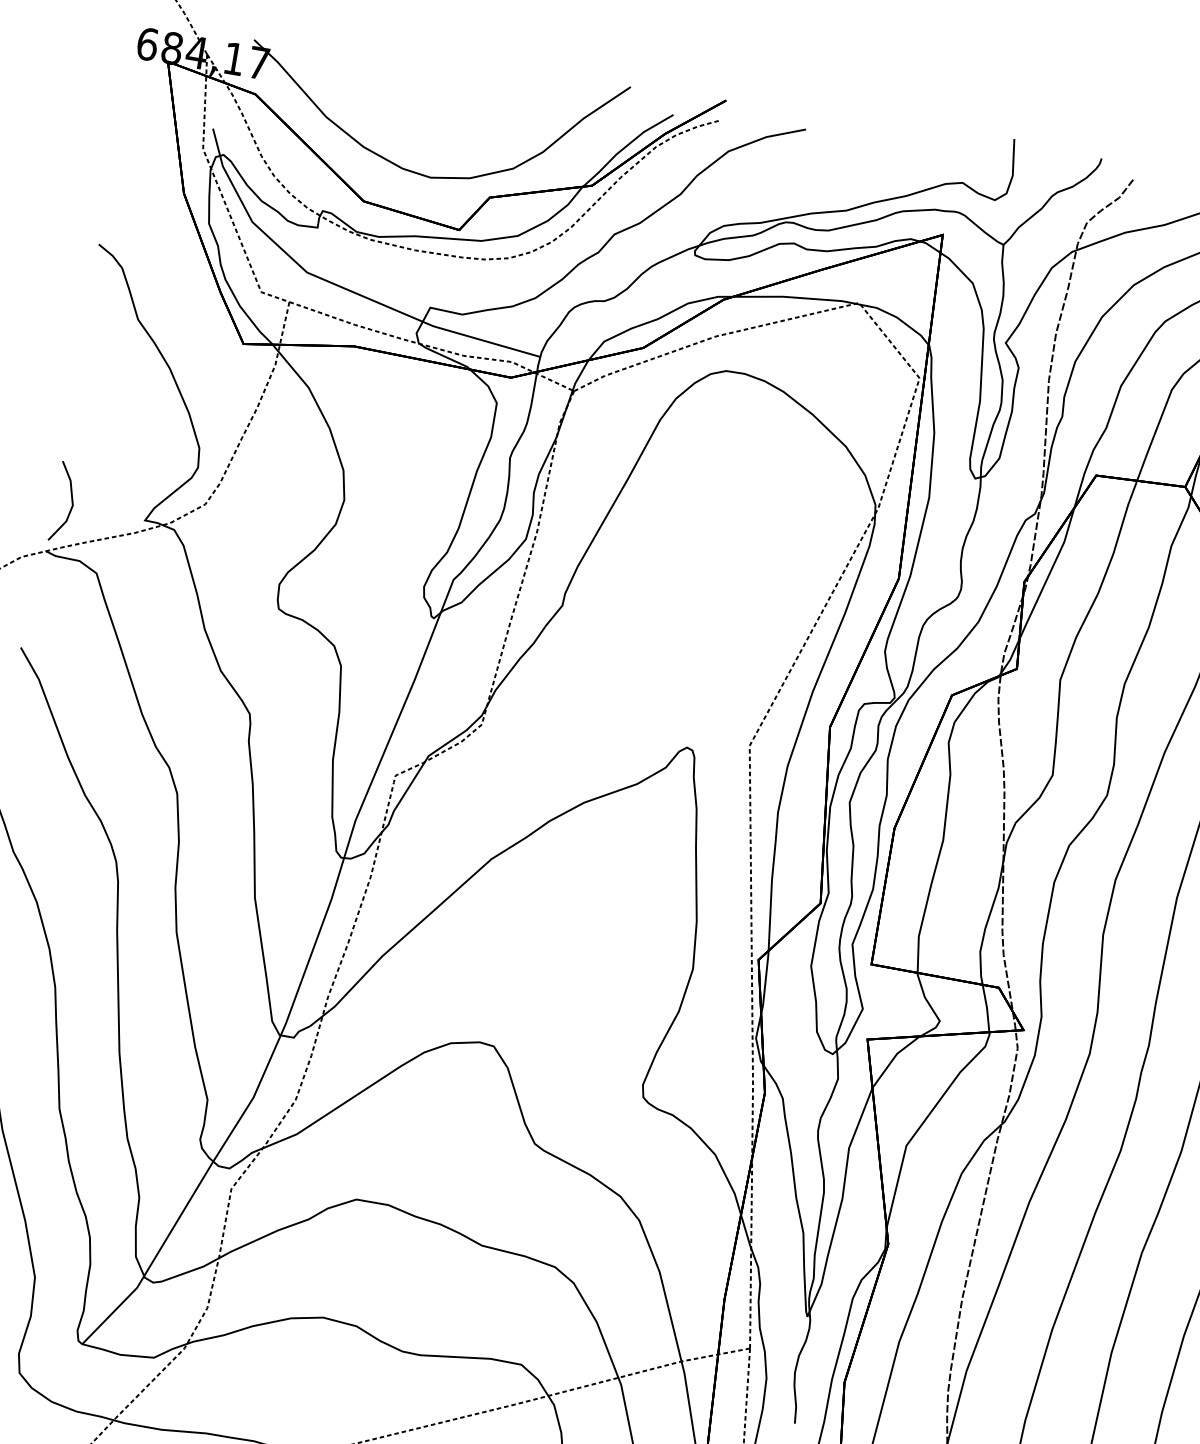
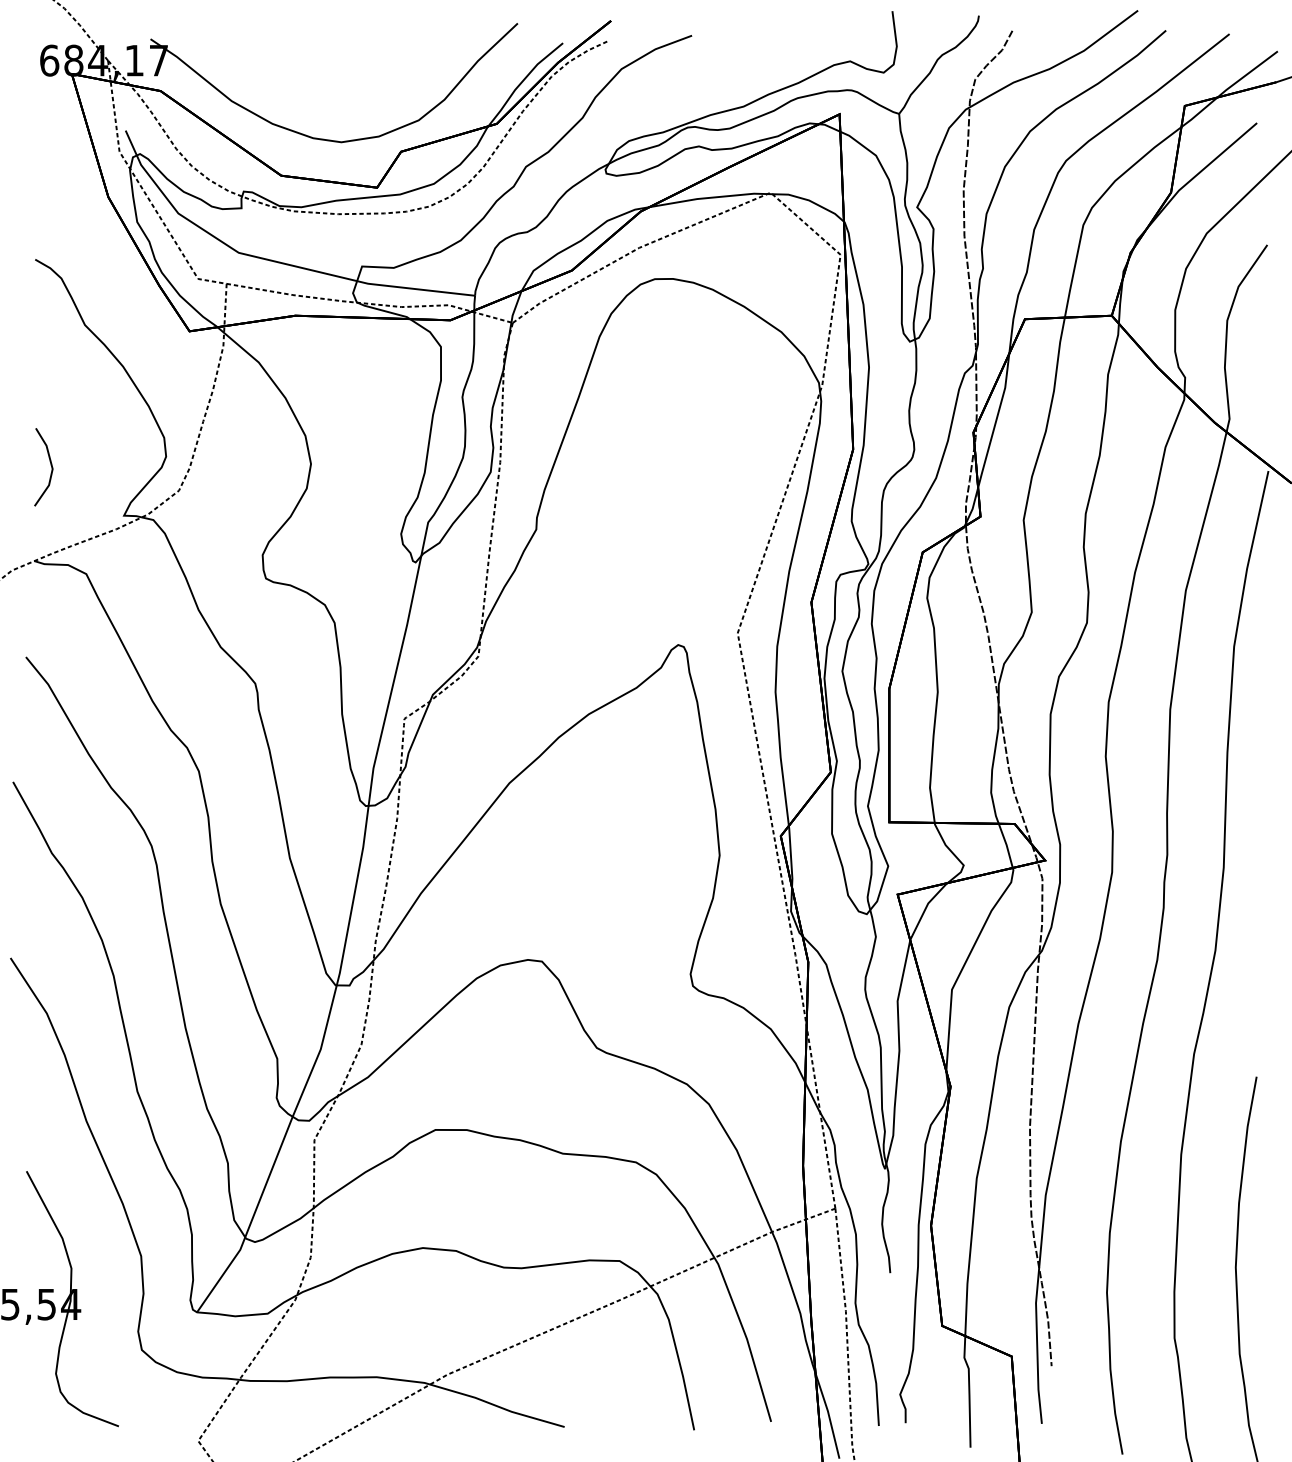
line: (71, 501) -> (50, 465), moved

